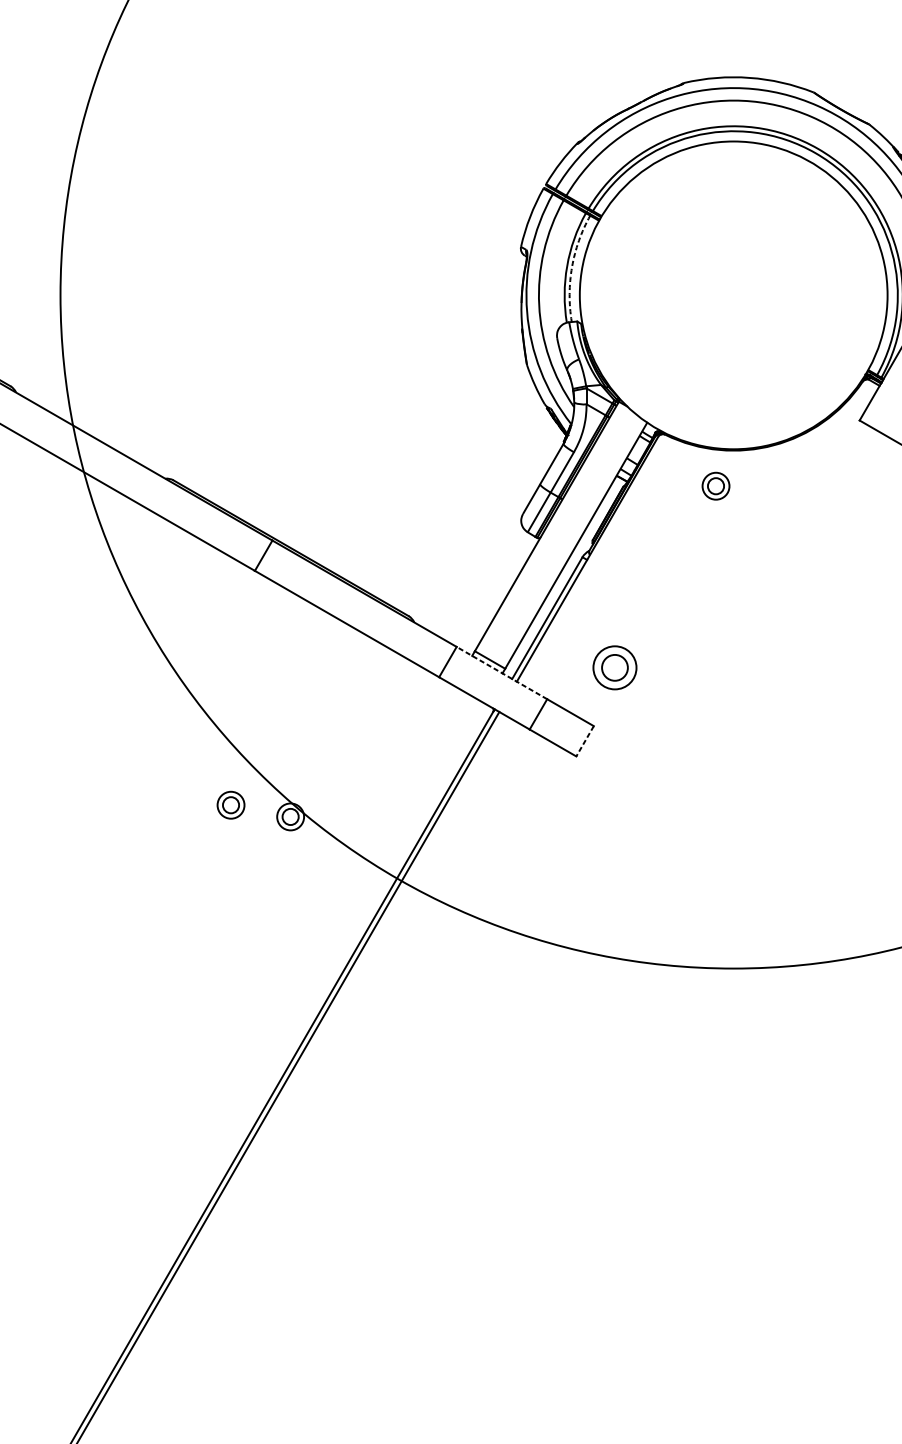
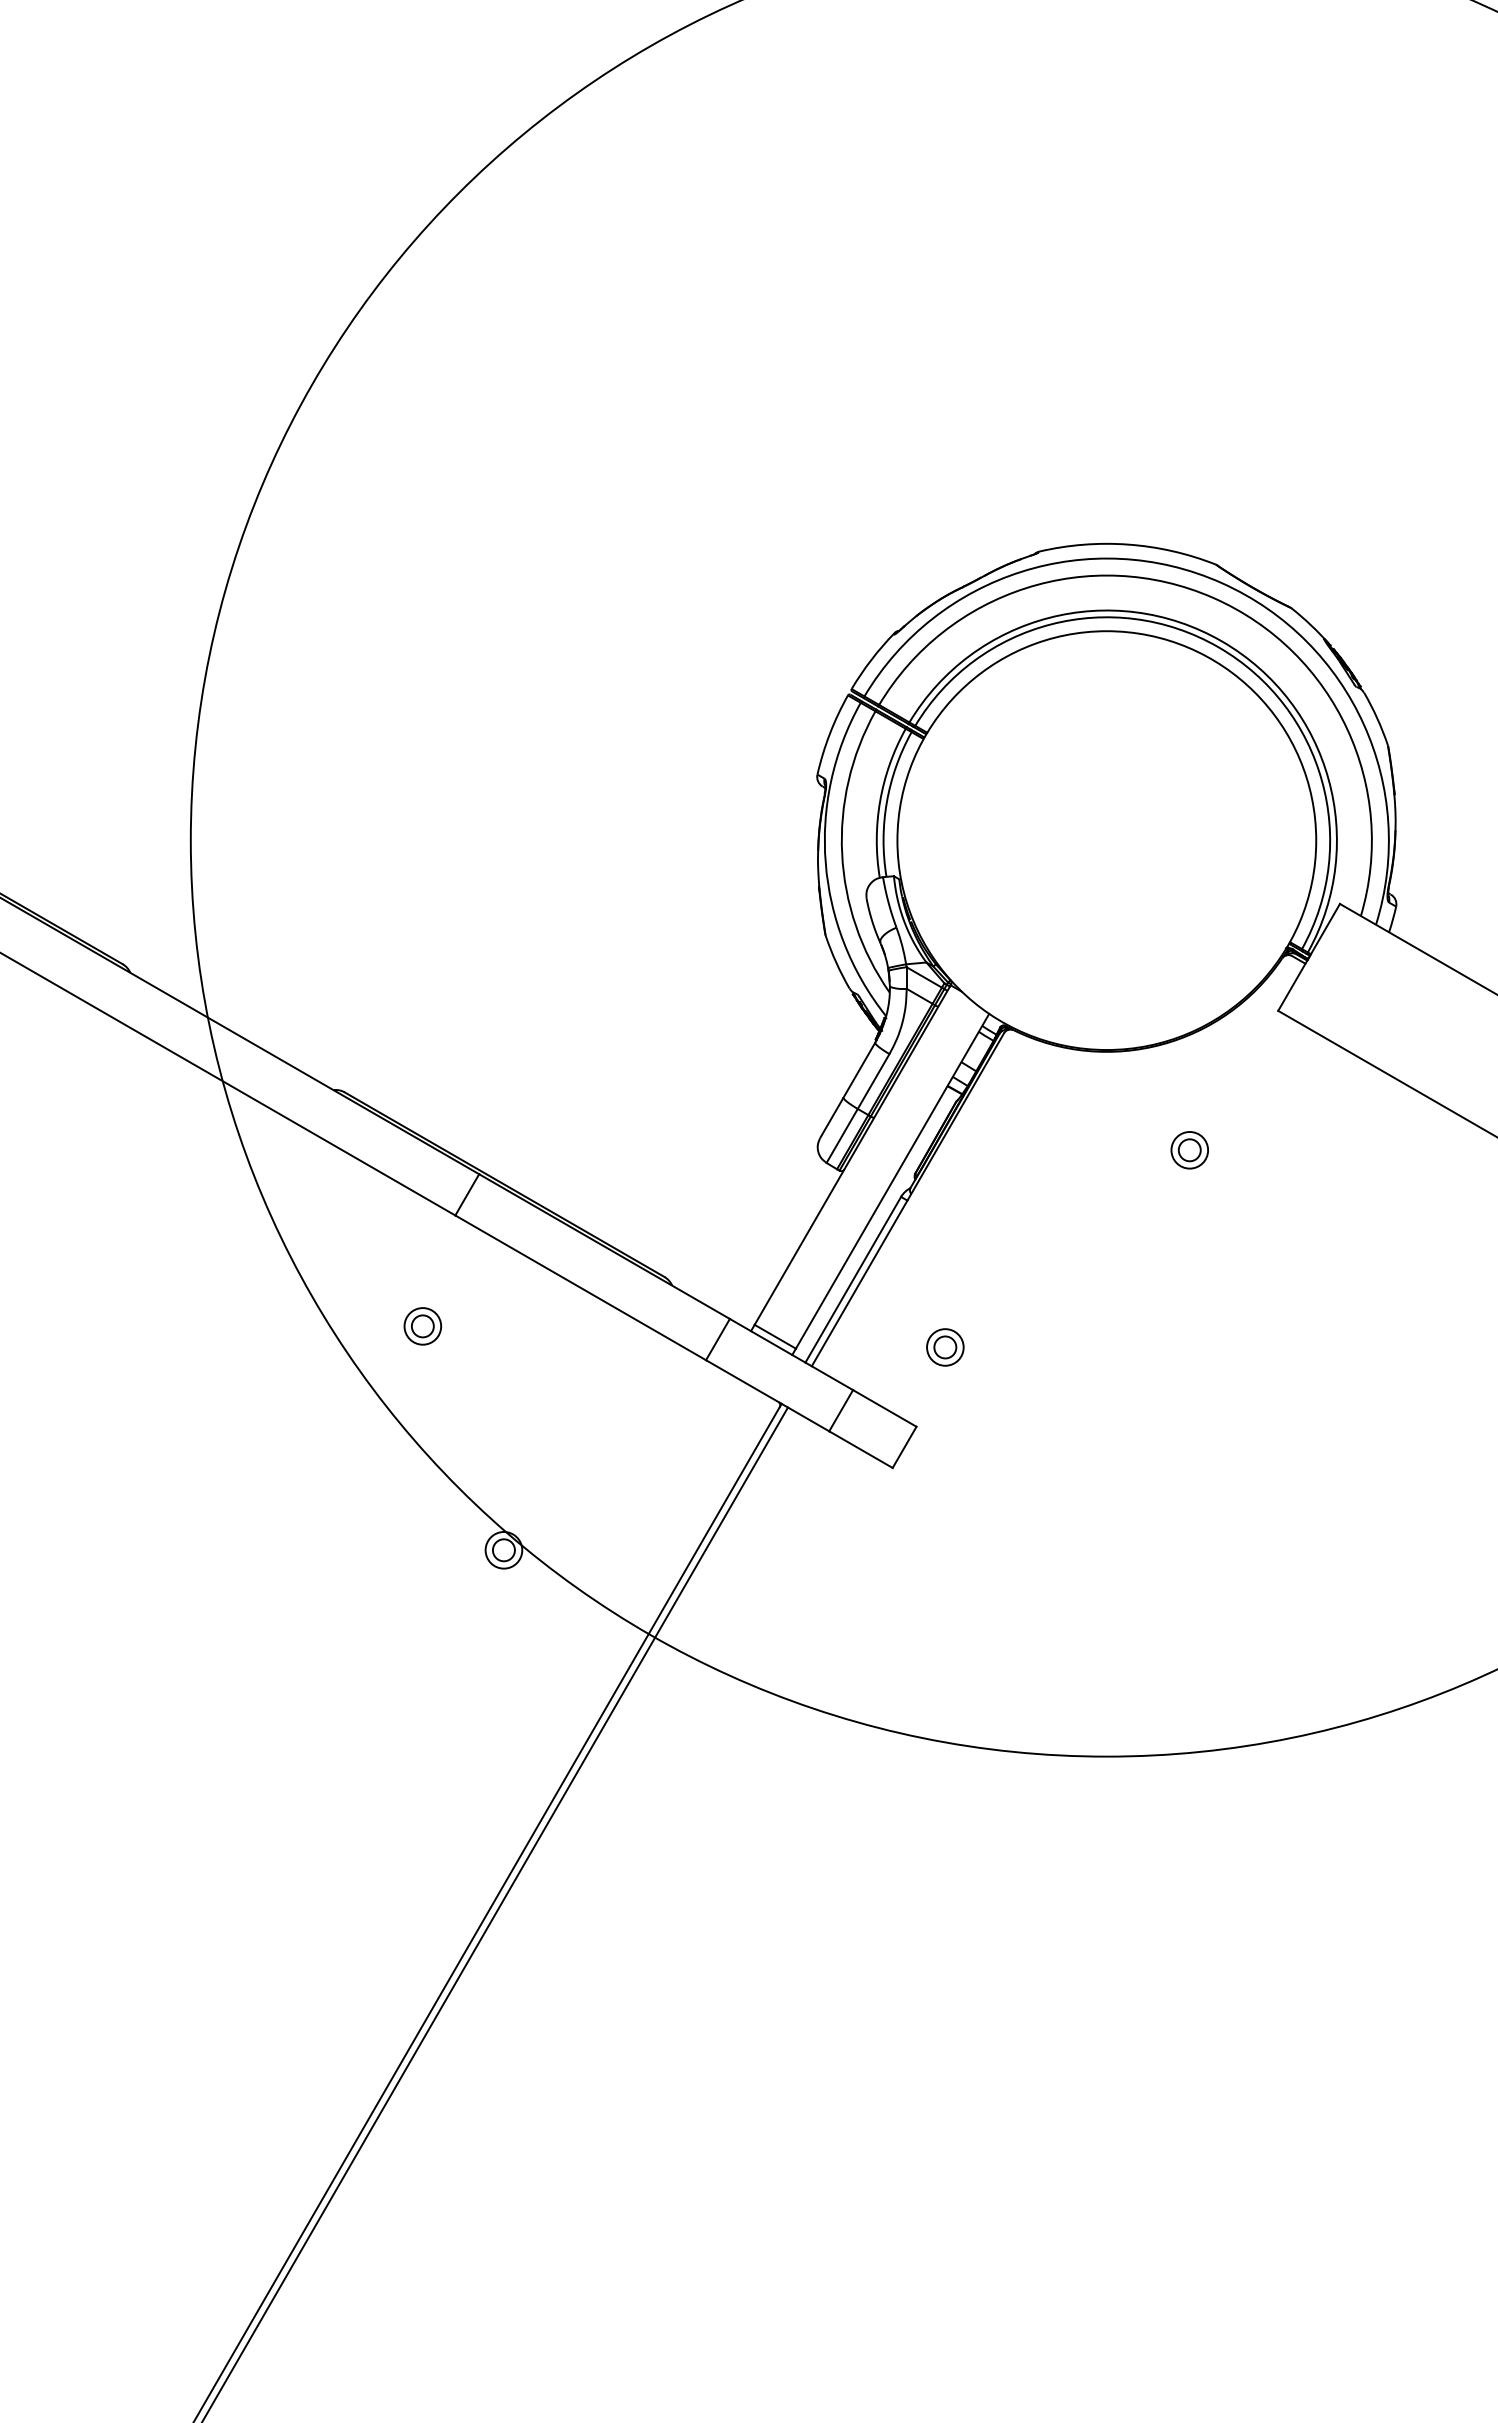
arc: (571, 267) -> (886, 802), dashed -> solid
part: (715, 486) -> (1189, 1150), moved
part: (615, 667) -> (945, 1347), size x0.62
line: (501, 673) -> (791, 1354), dashed -> solid
line: (585, 741) -> (904, 1447), dashed -> solid
part: (230, 805) -> (422, 1326), moved

